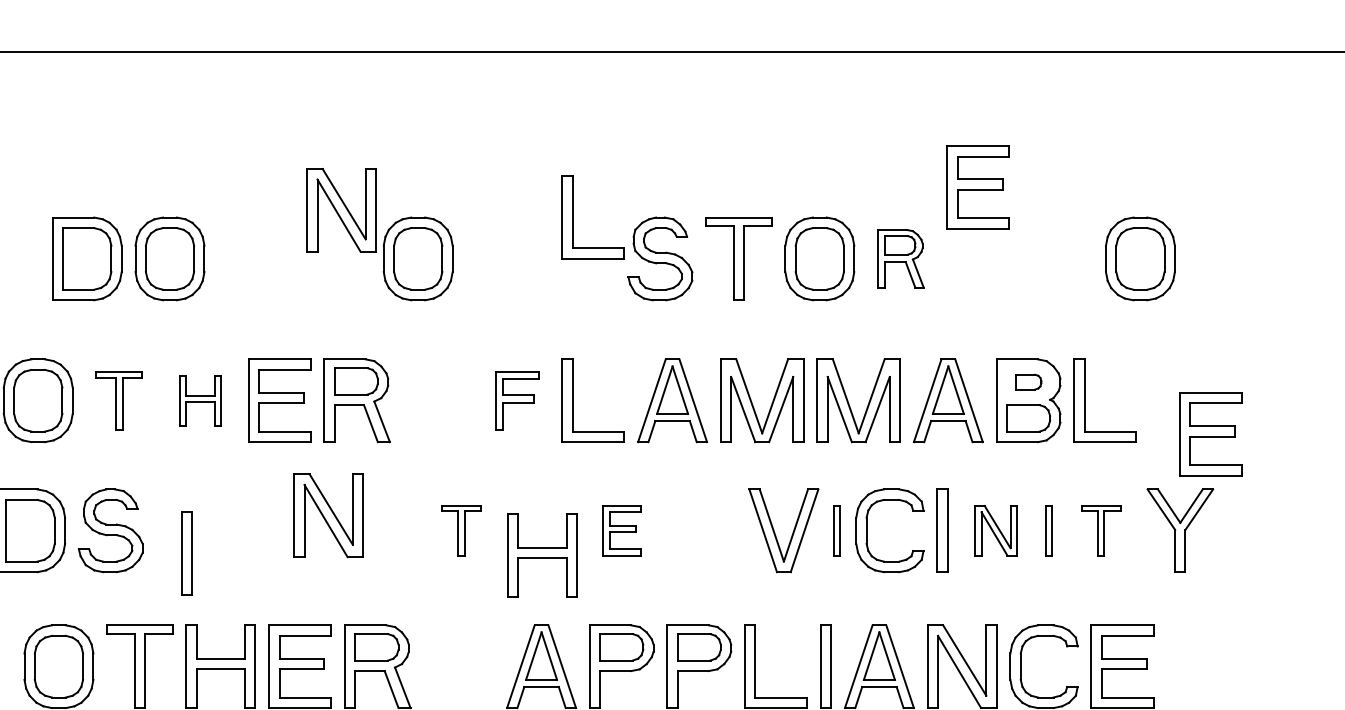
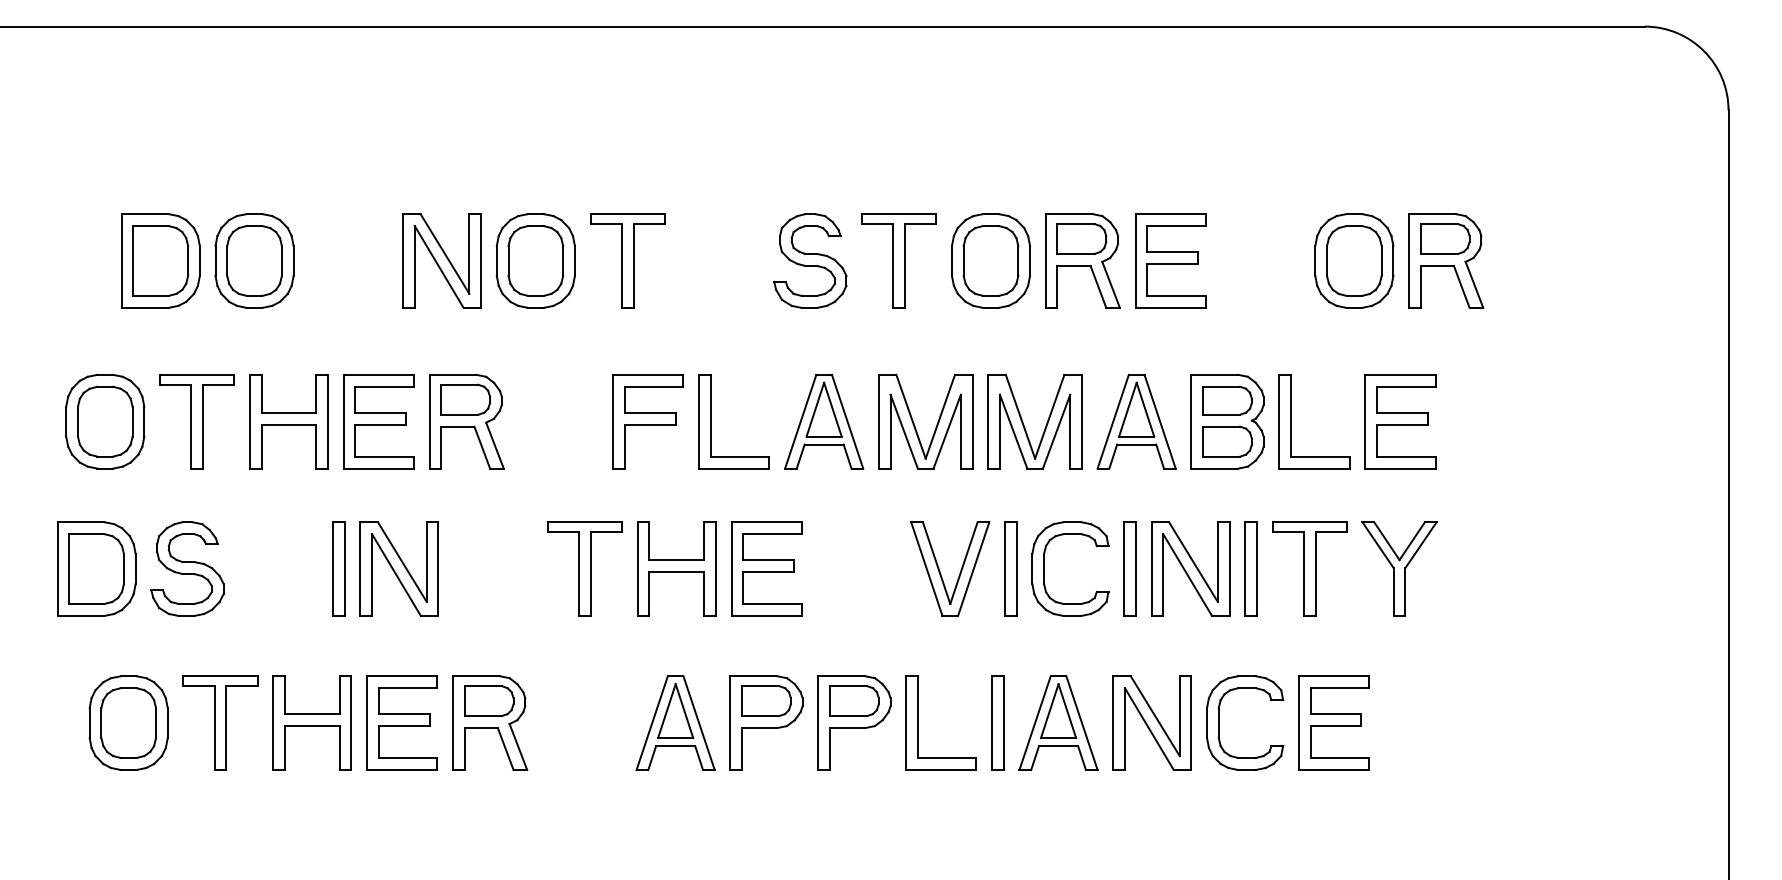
part: (978, 187) -> (1170, 260), moved
part: (341, 209) -> (441, 260), moved
part: (573, 217) -> (711, 213), removed
part: (499, 258) -> (627, 260), added
part: (900, 258) -> (1082, 260), size x1.43
part: (1221, 258) -> (1446, 260), added
part: (1028, 382) -> (1227, 400), size x1.67
part: (118, 400) -> (196, 421), size x1.43
part: (199, 400) -> (288, 421), size x1.67
part: (516, 400) -> (647, 421), size x1.43
part: (1211, 434) -> (1400, 421), moved
part: (327, 515) -> (398, 568), moved
part: (461, 530) -> (584, 568), size x1.67
part: (621, 530) -> (766, 568), size x1.67
part: (837, 530) -> (1010, 568), size x1.67
part: (995, 530) -> (1190, 568), size x1.67
part: (1048, 530) -> (1250, 568), size x1.67
part: (1100, 530) -> (1309, 568), size x1.67
part: (186, 553) -> (338, 568), moved
part: (542, 554) -> (676, 568), moved

